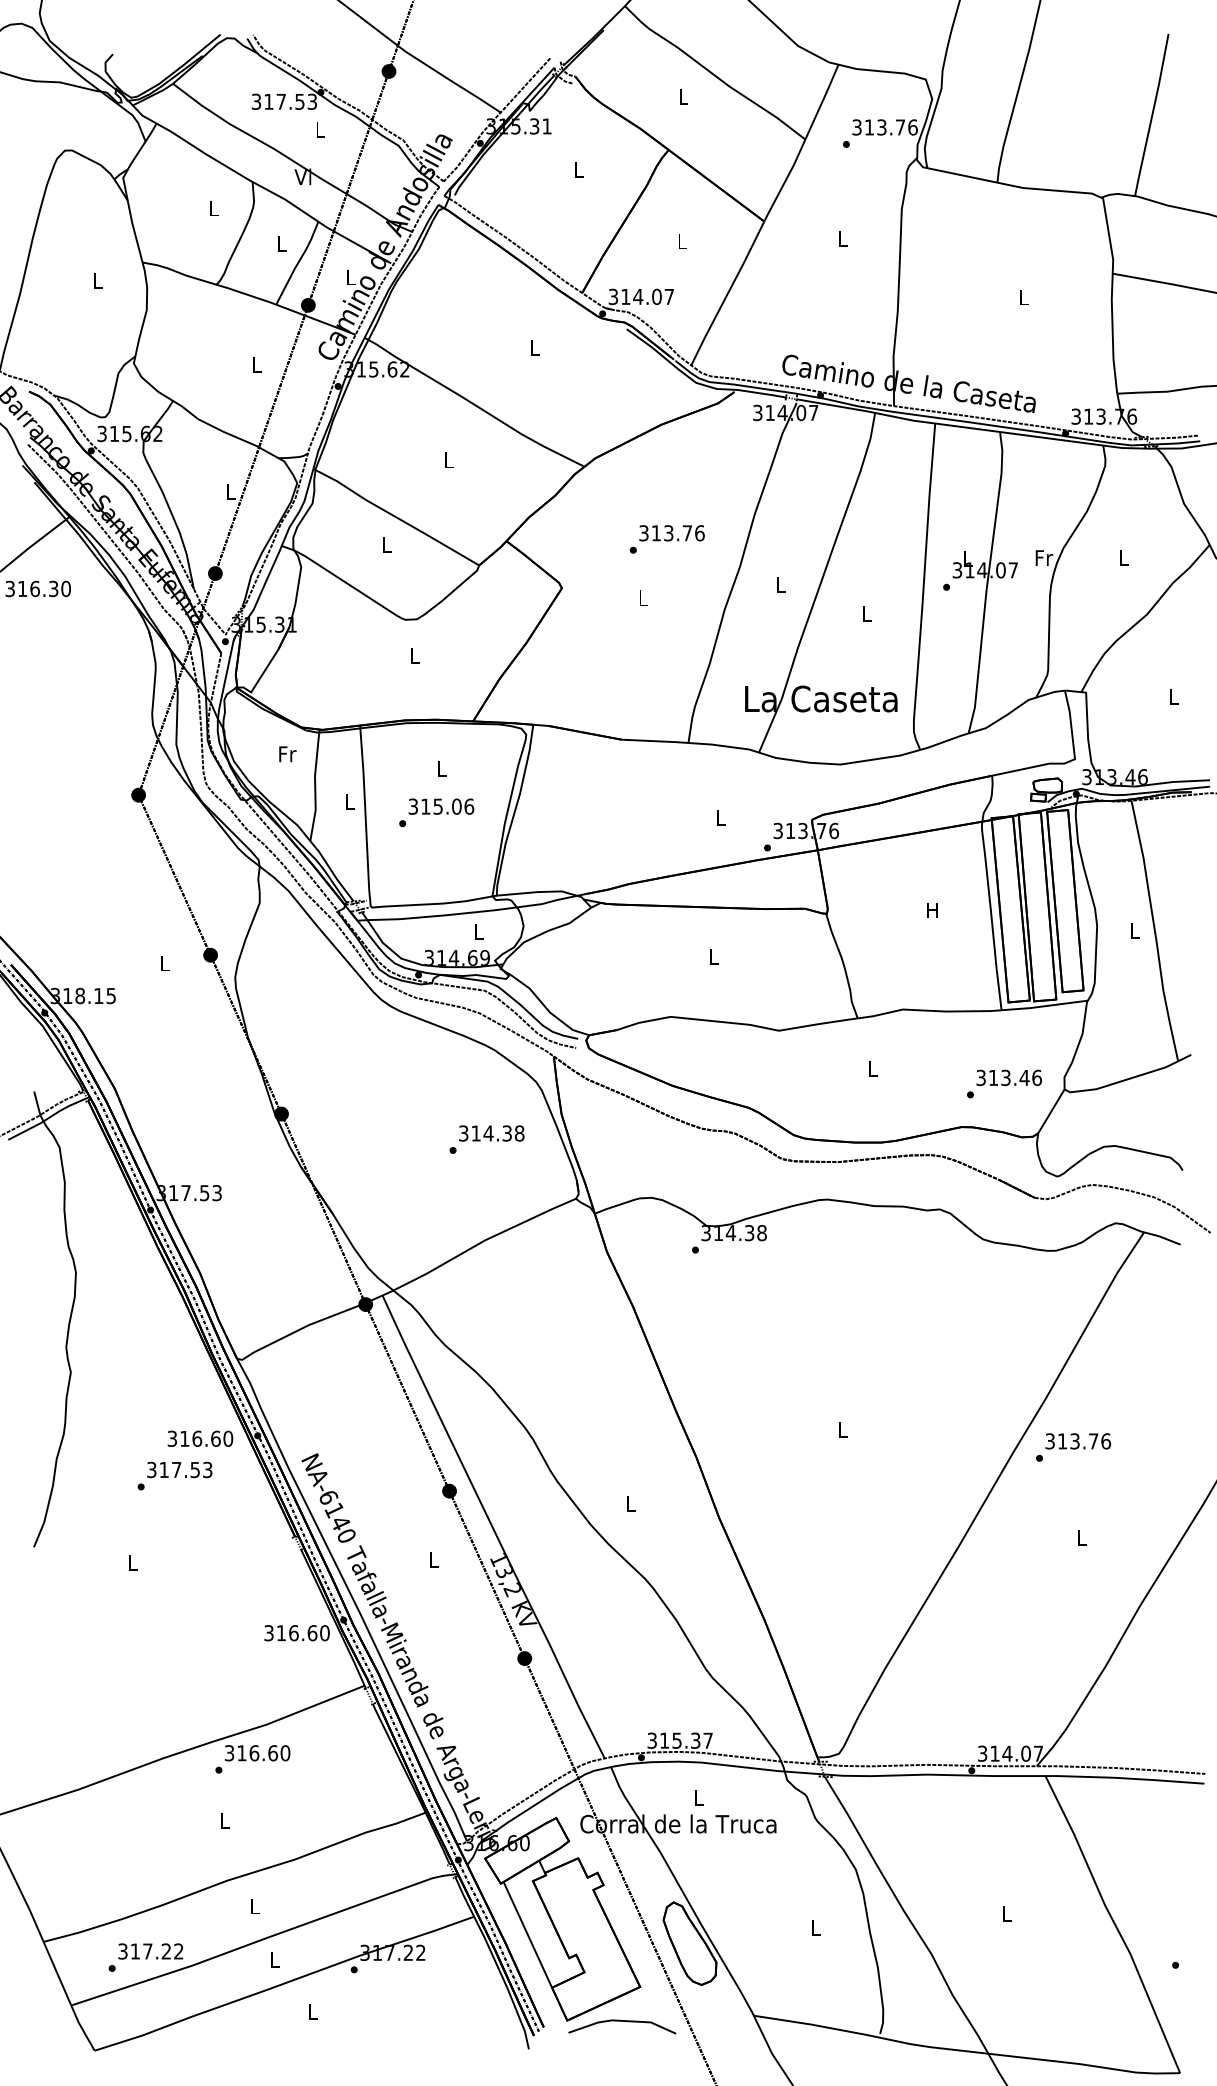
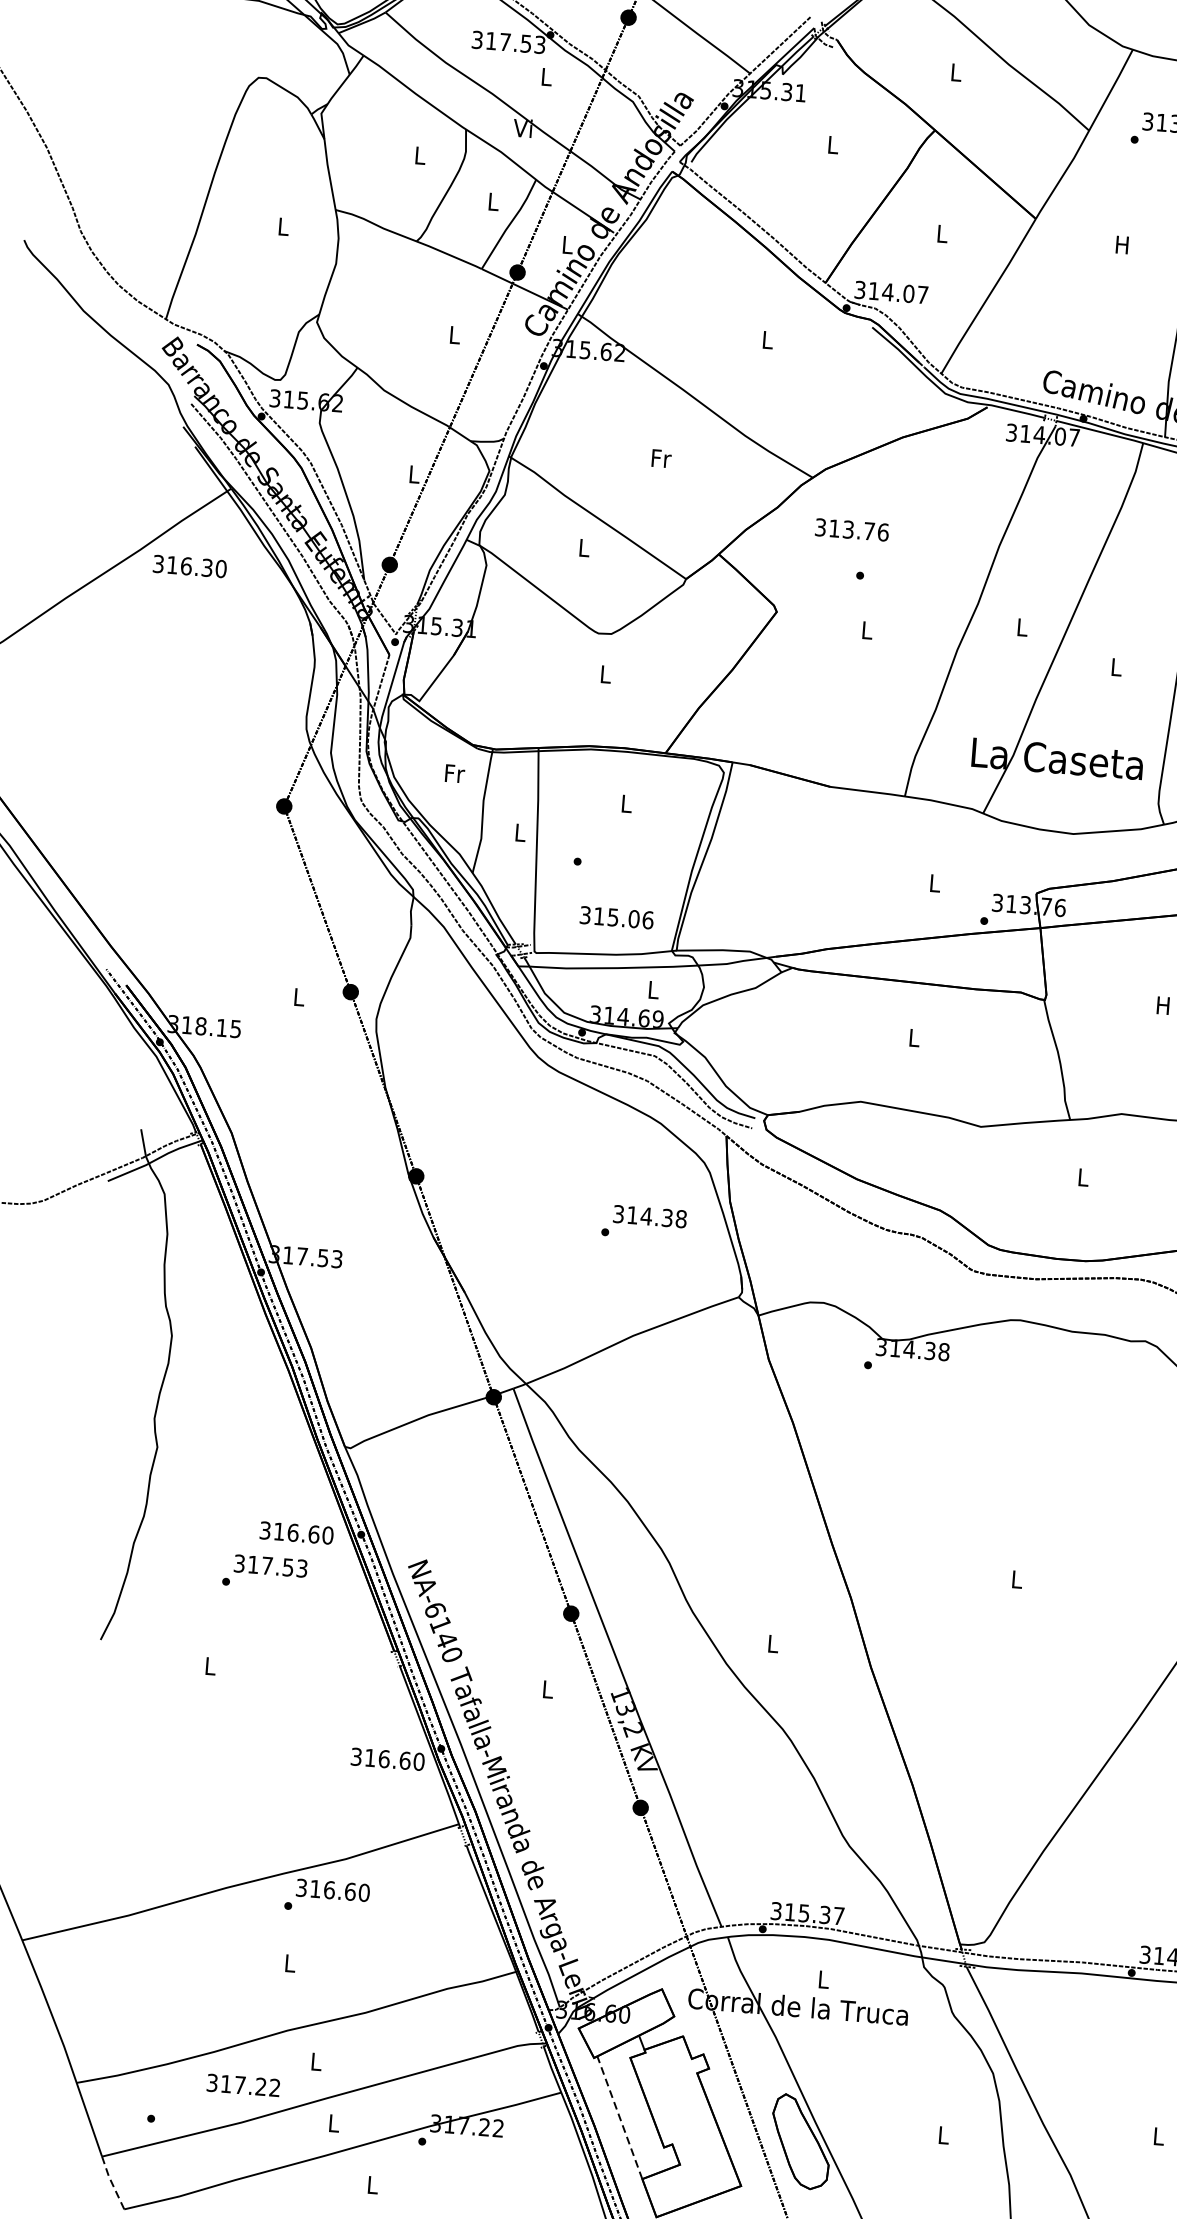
text: (842, 238) -> (1121, 244), L -> H
text: (448, 460) -> (660, 458), L -> Fr
text: (671, 533) -> (851, 530), moved
text: (441, 806) -> (616, 917), moved
line: (527, 1934) -> (619, 2117), solid -> dashed
text: (150, 1951) -> (243, 2085), moved
line: (82, 2028) -> (112, 2183), solid -> dashed

